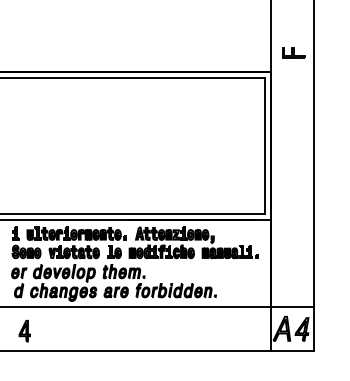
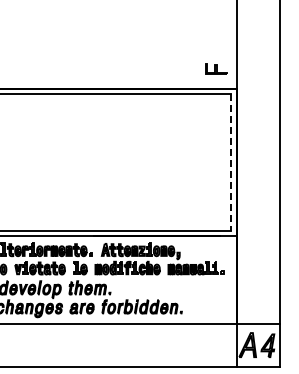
part: (293, 52) -> (216, 68), moved
line: (265, 146) -> (231, 162), solid -> dashed

